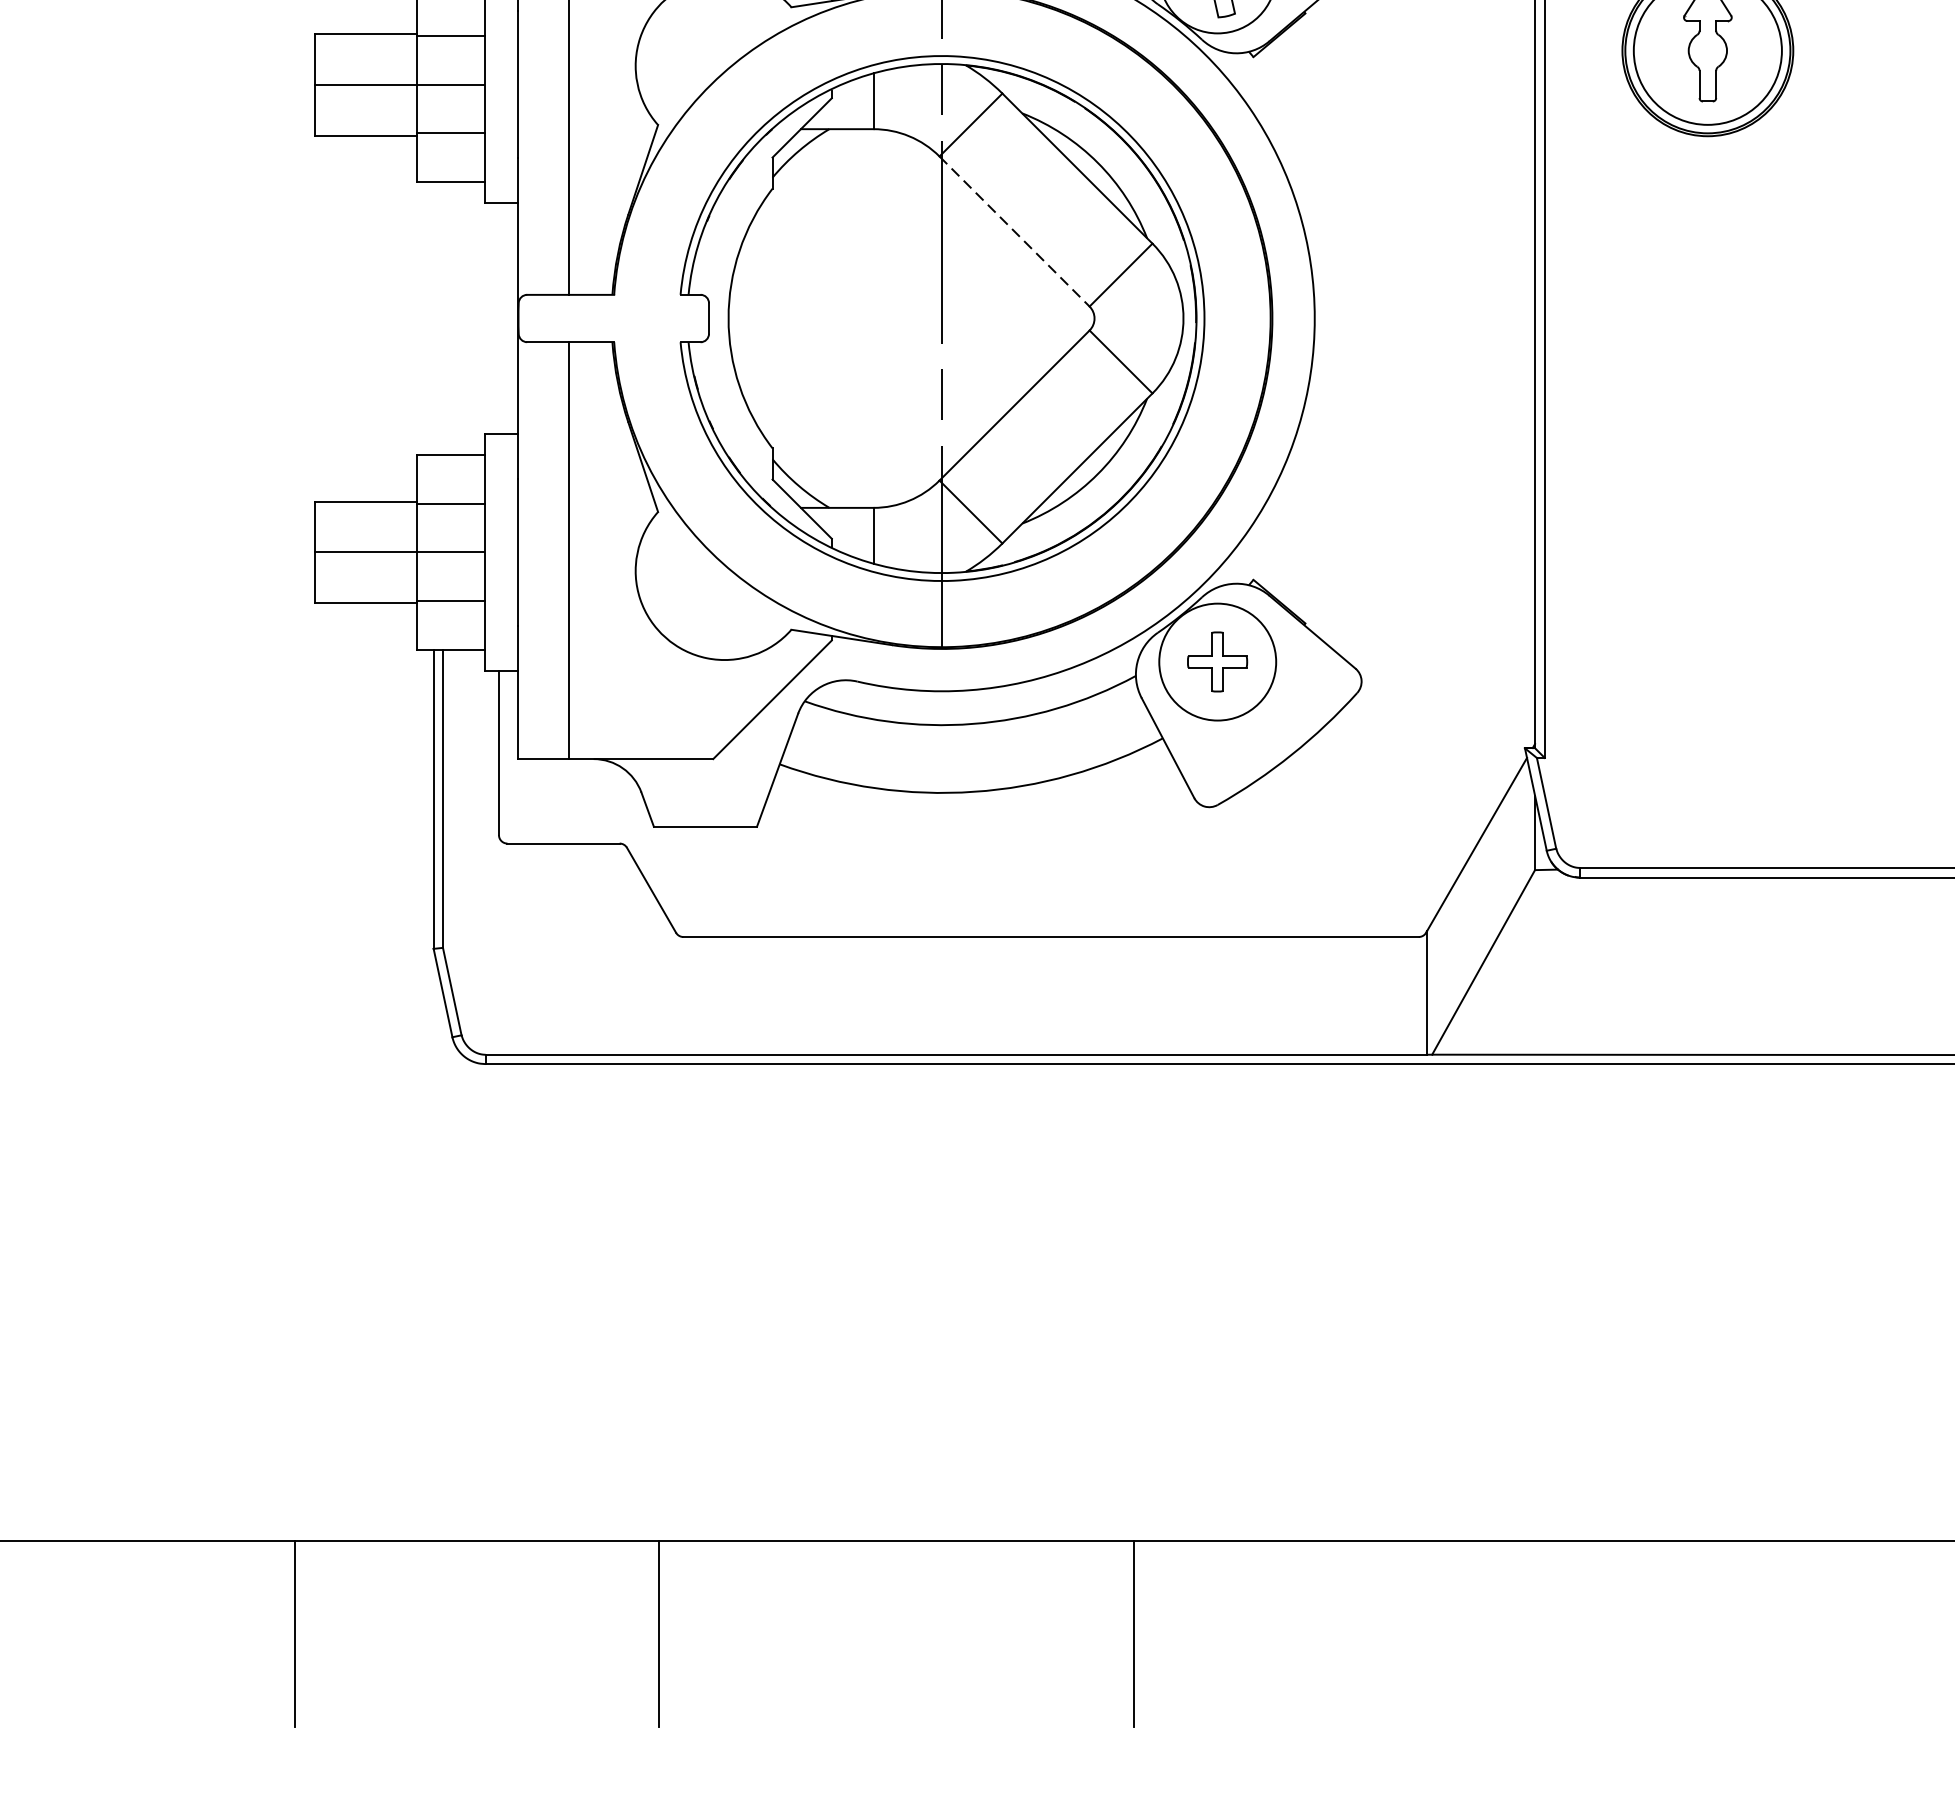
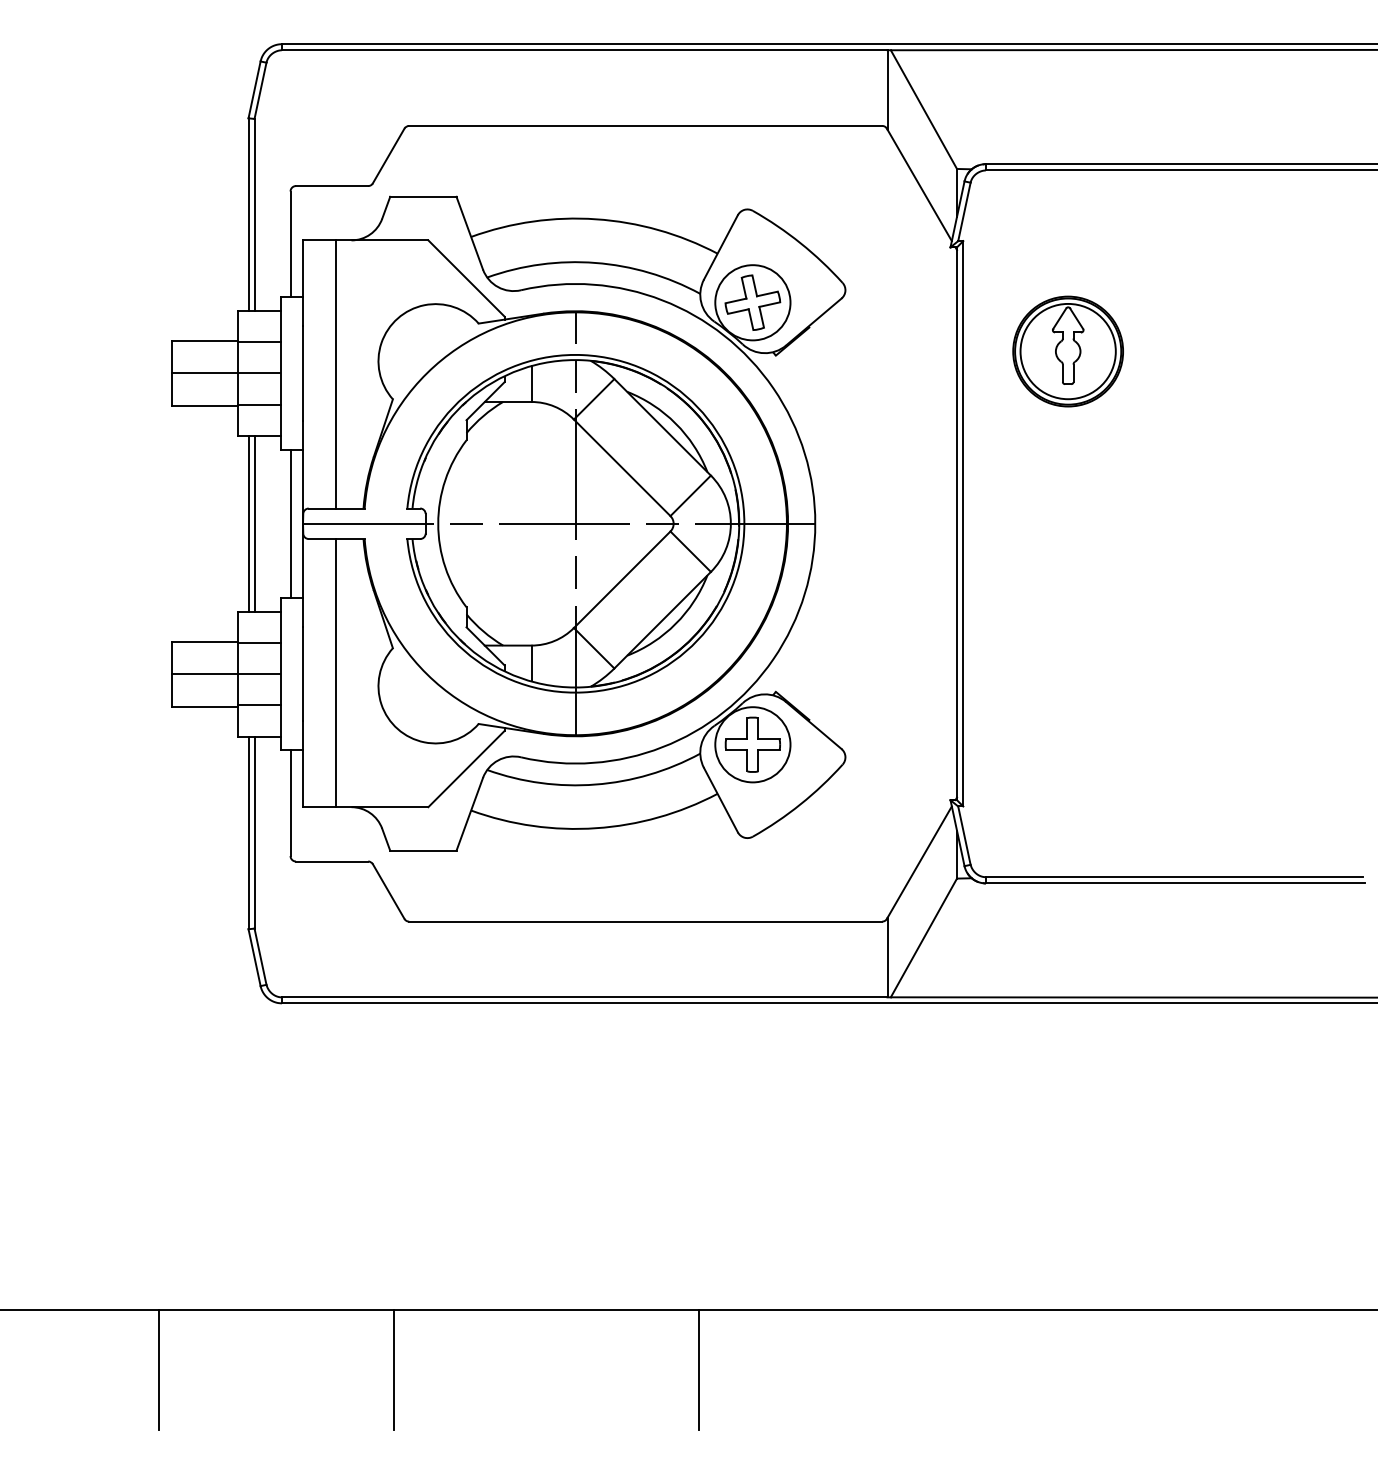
line: (1015, 232) -> (622, 468), dashed -> solid
line: (433, 318) -> (248, 523), added
line: (442, 318) -> (254, 523), added
line: (498, 318) -> (290, 523), added
line: (917, 318) -> (559, 523), added
part: (1217, 661) -> (752, 744), size x1.43

